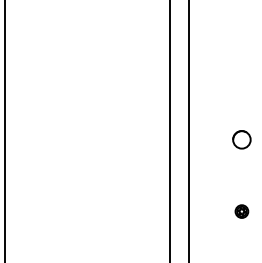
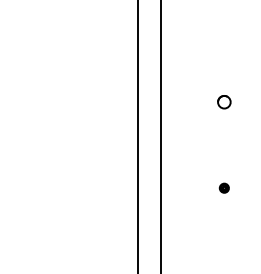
circle: (241, 139) -> (223, 101), size x0.6
part: (241, 211) -> (223, 188), size x0.6

